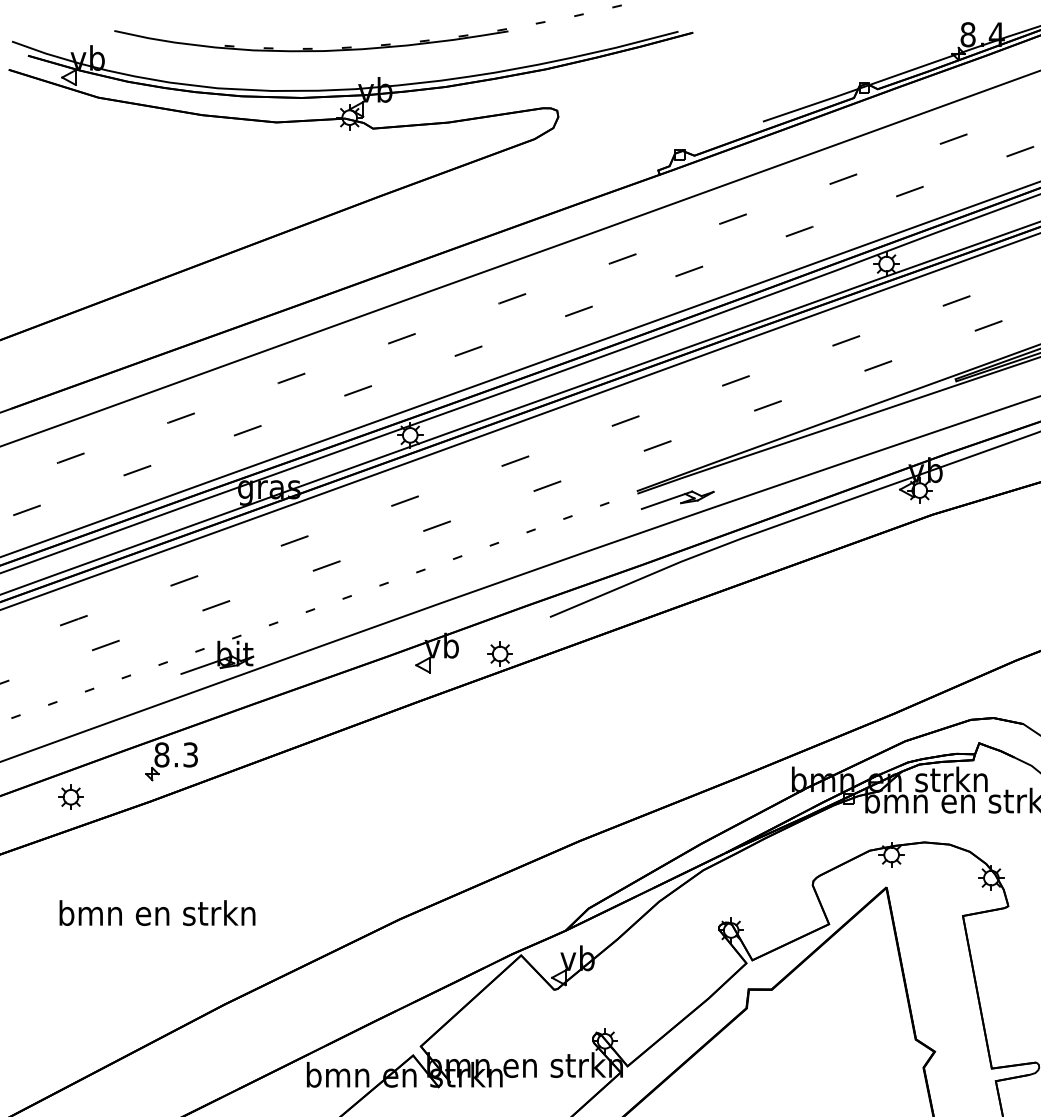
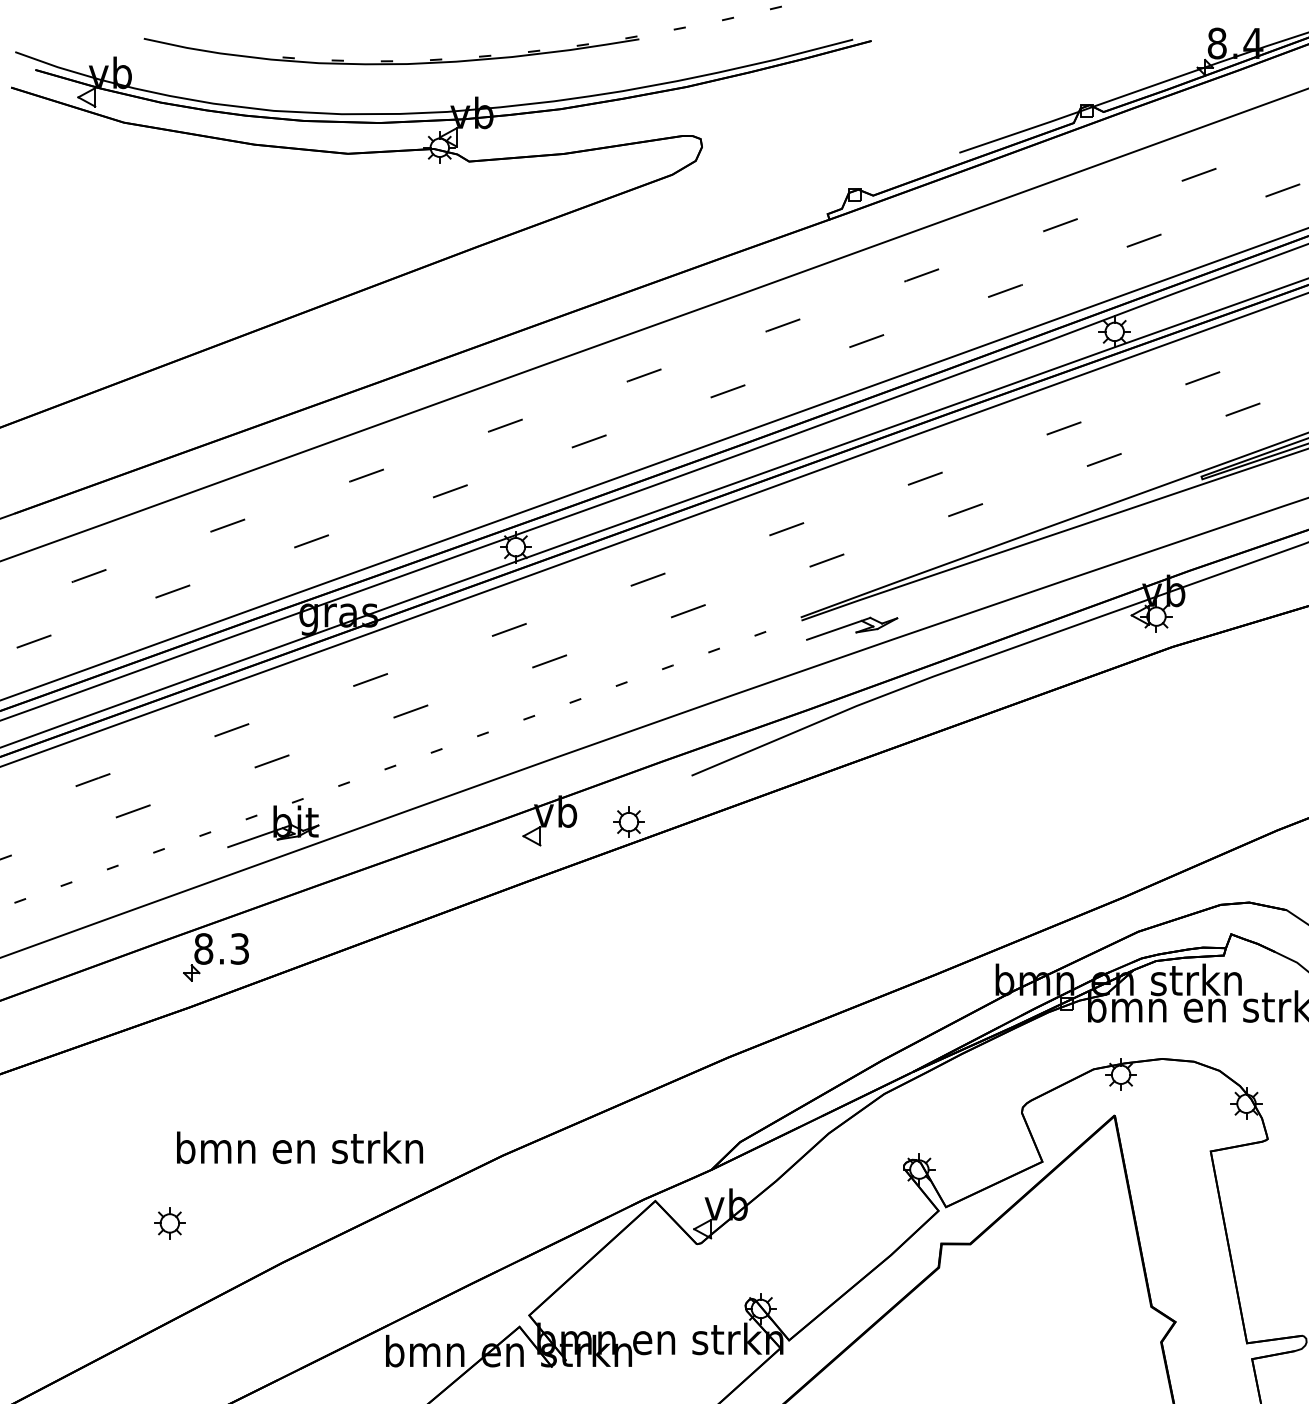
part: (70, 796) -> (169, 1222), moved
text: (157, 912) -> (299, 1147), moved

